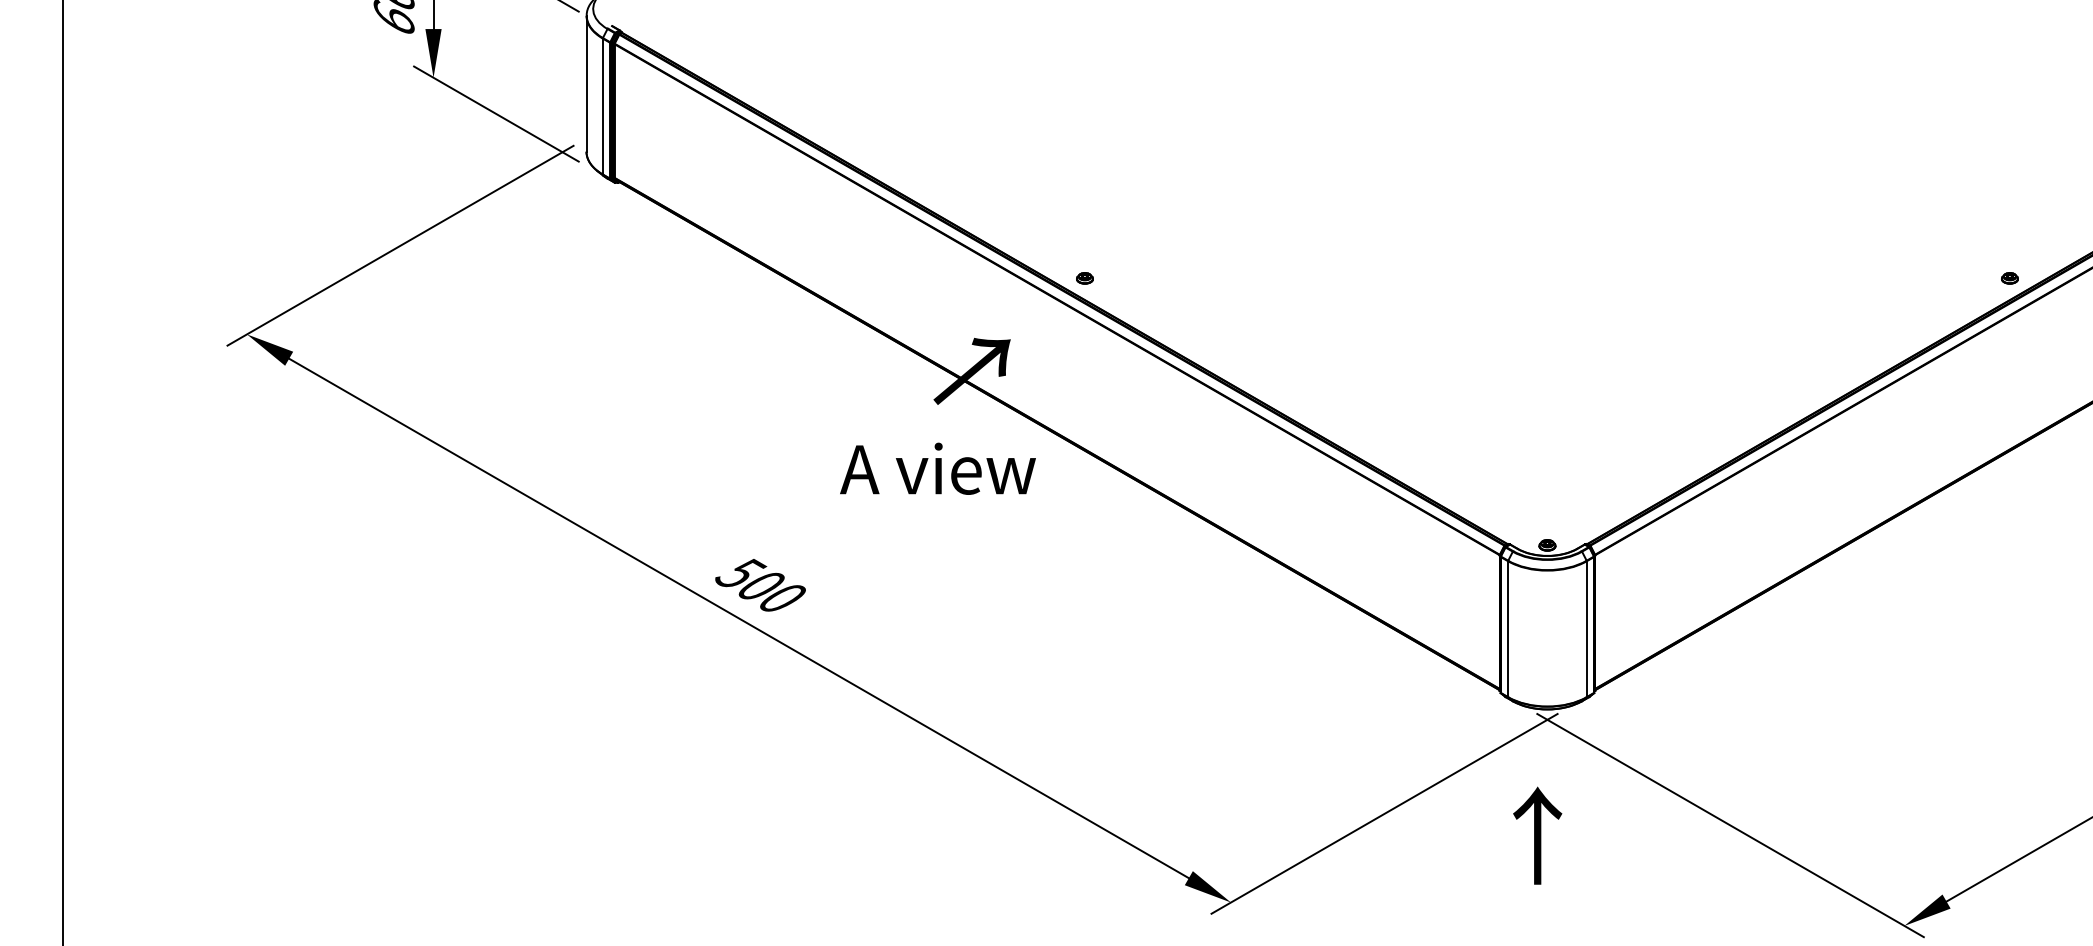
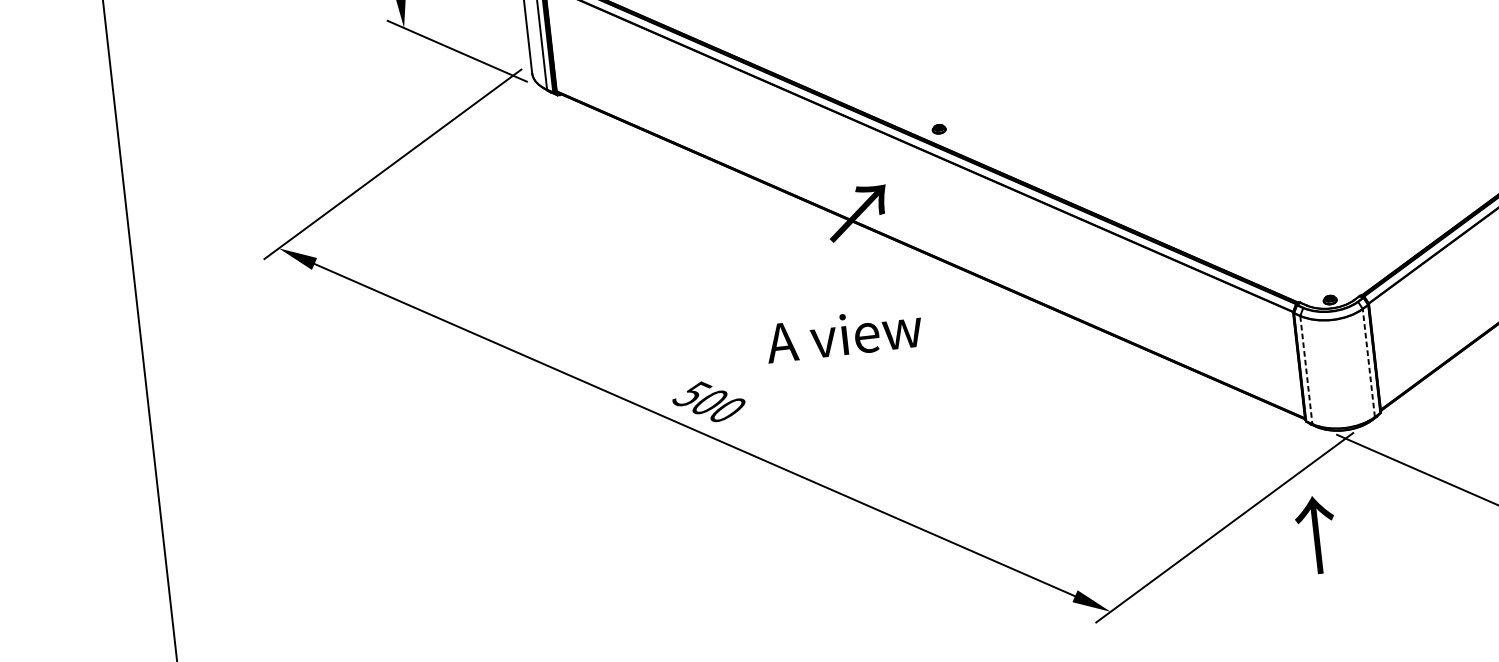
text: (937, 468) -> (843, 334), moved
line: (1508, 629) -> (1306, 370), solid -> dashed
line: (1586, 629) -> (1368, 363), solid -> dashed
text: (1537, 835) -> (1316, 534), moved

